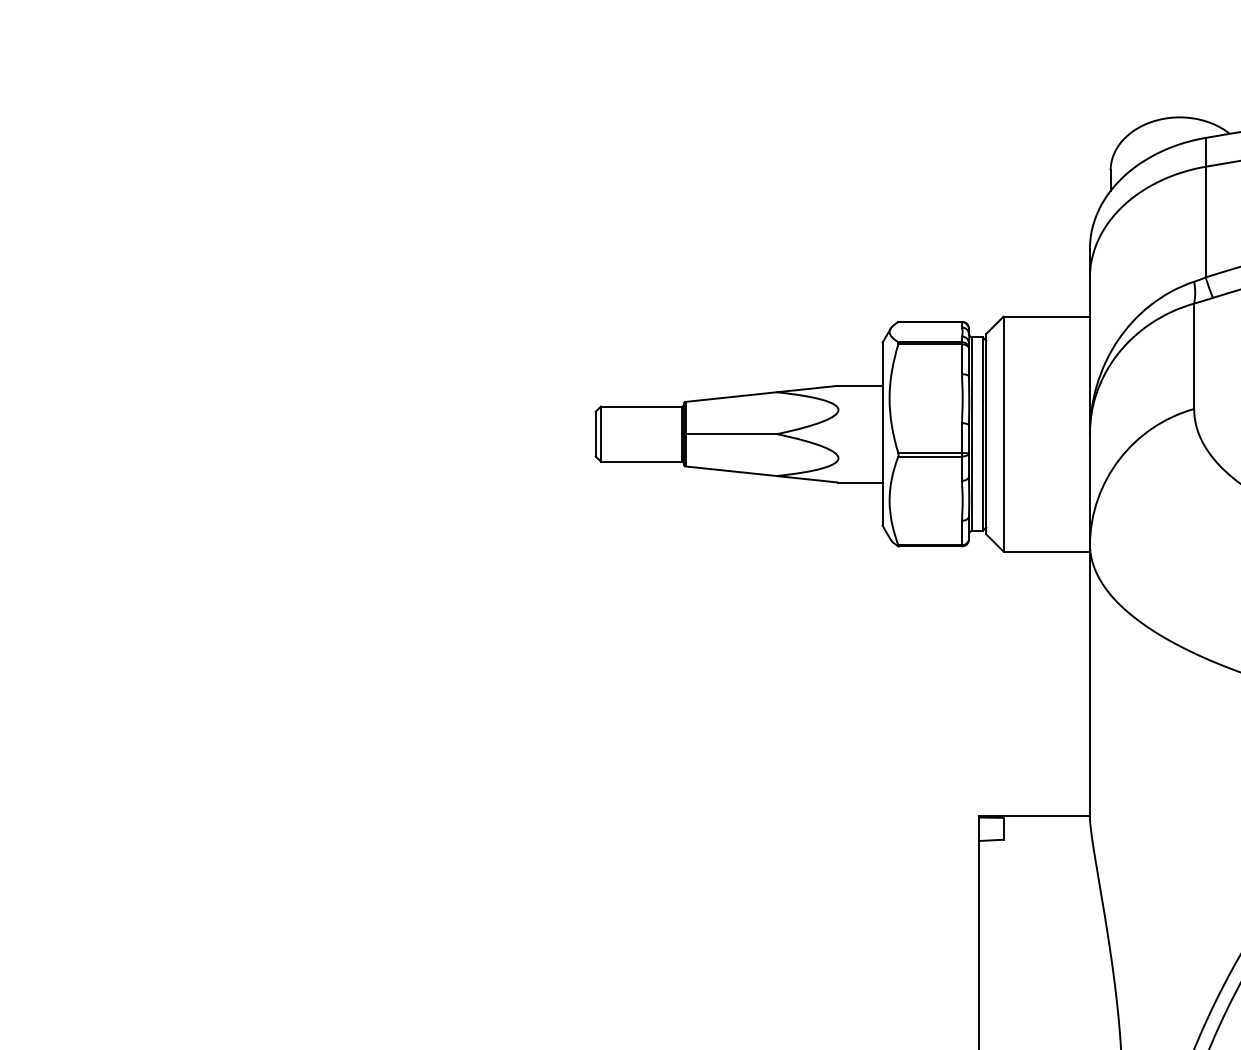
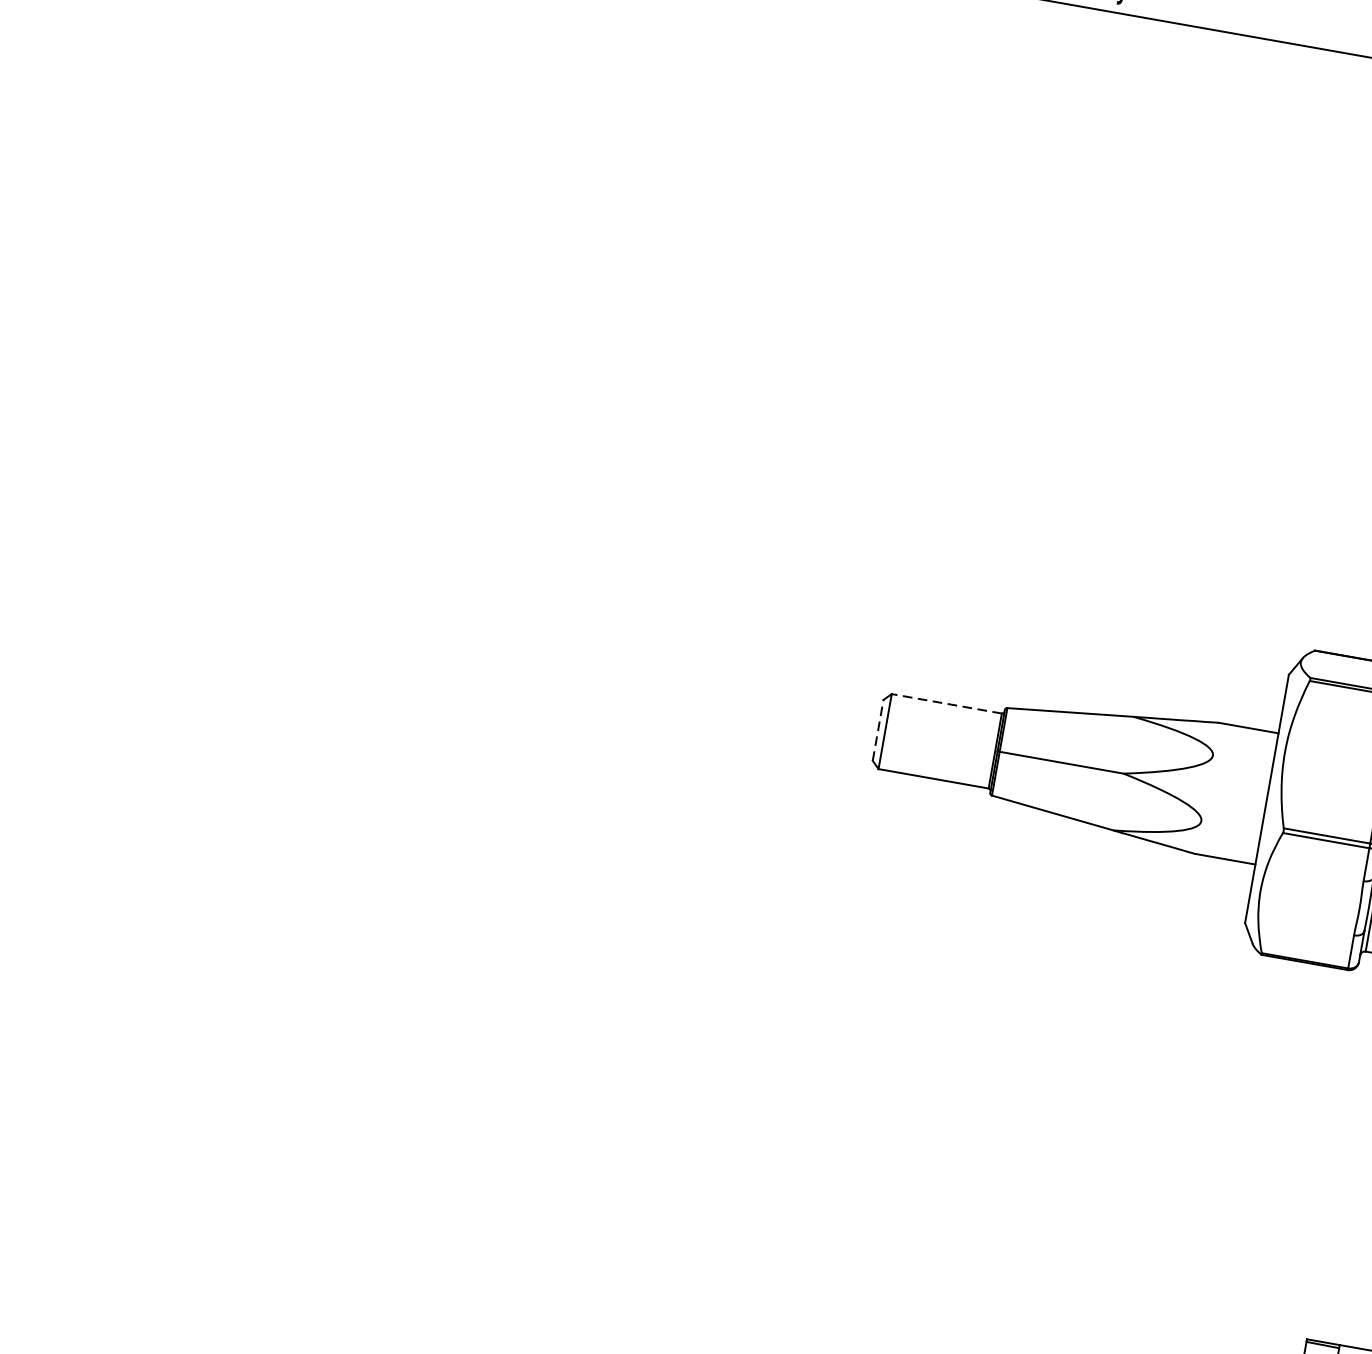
line: (641, 406) -> (946, 703), solid -> dashed
line: (595, 433) -> (877, 729), solid -> dashed

